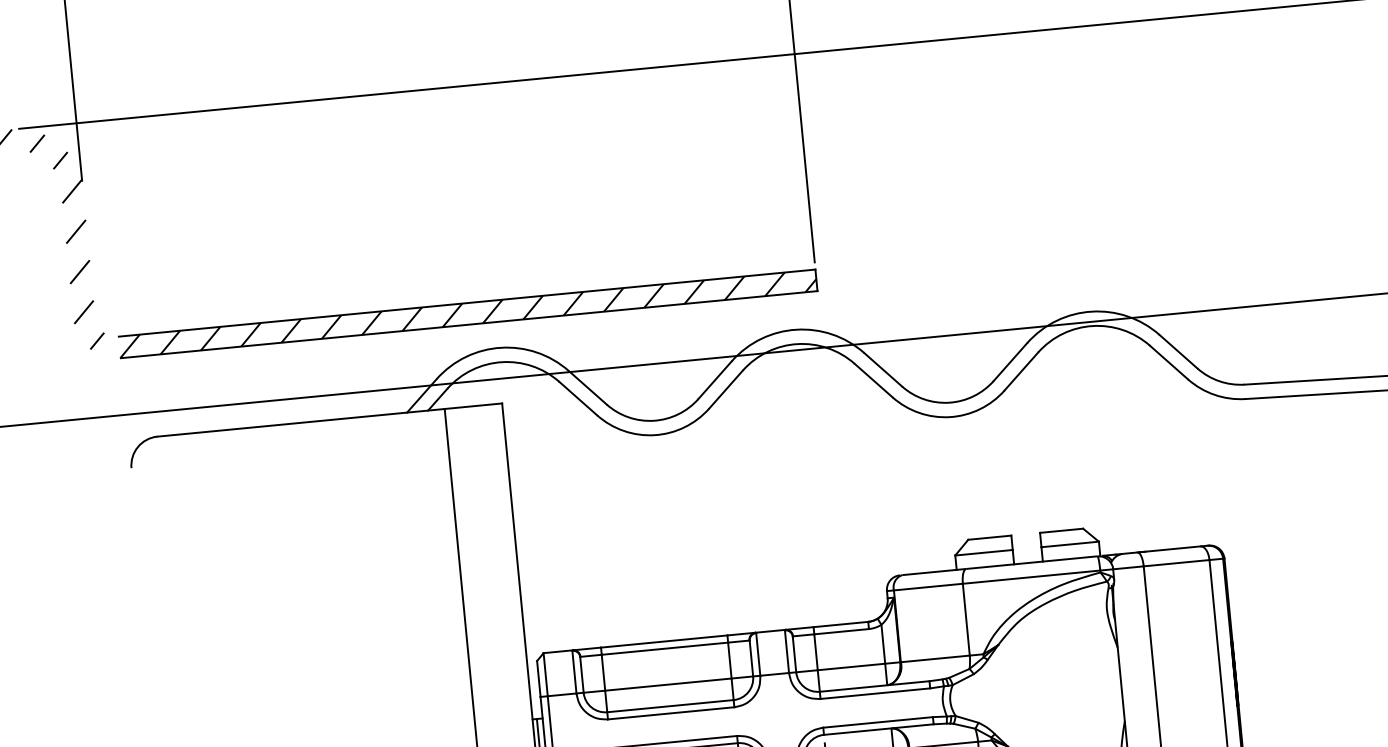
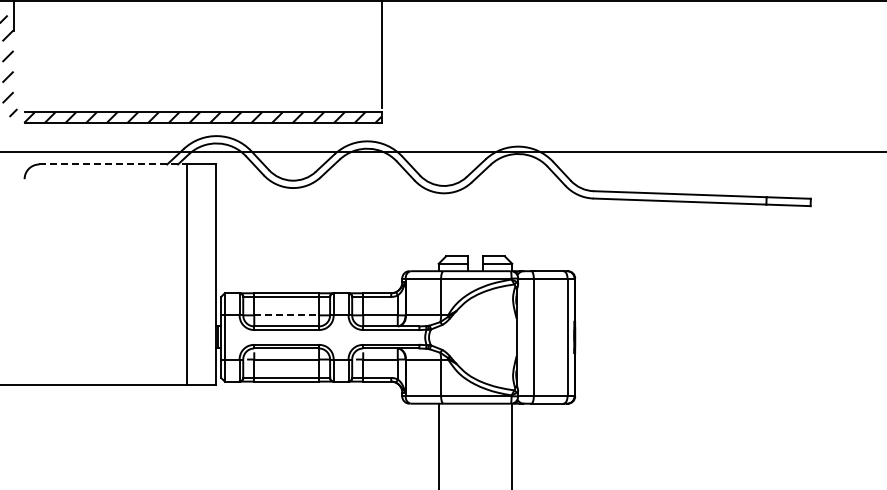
line: (300, 422) -> (112, 164), solid -> dashed
line: (670, 684) -> (287, 315), solid -> dashed

